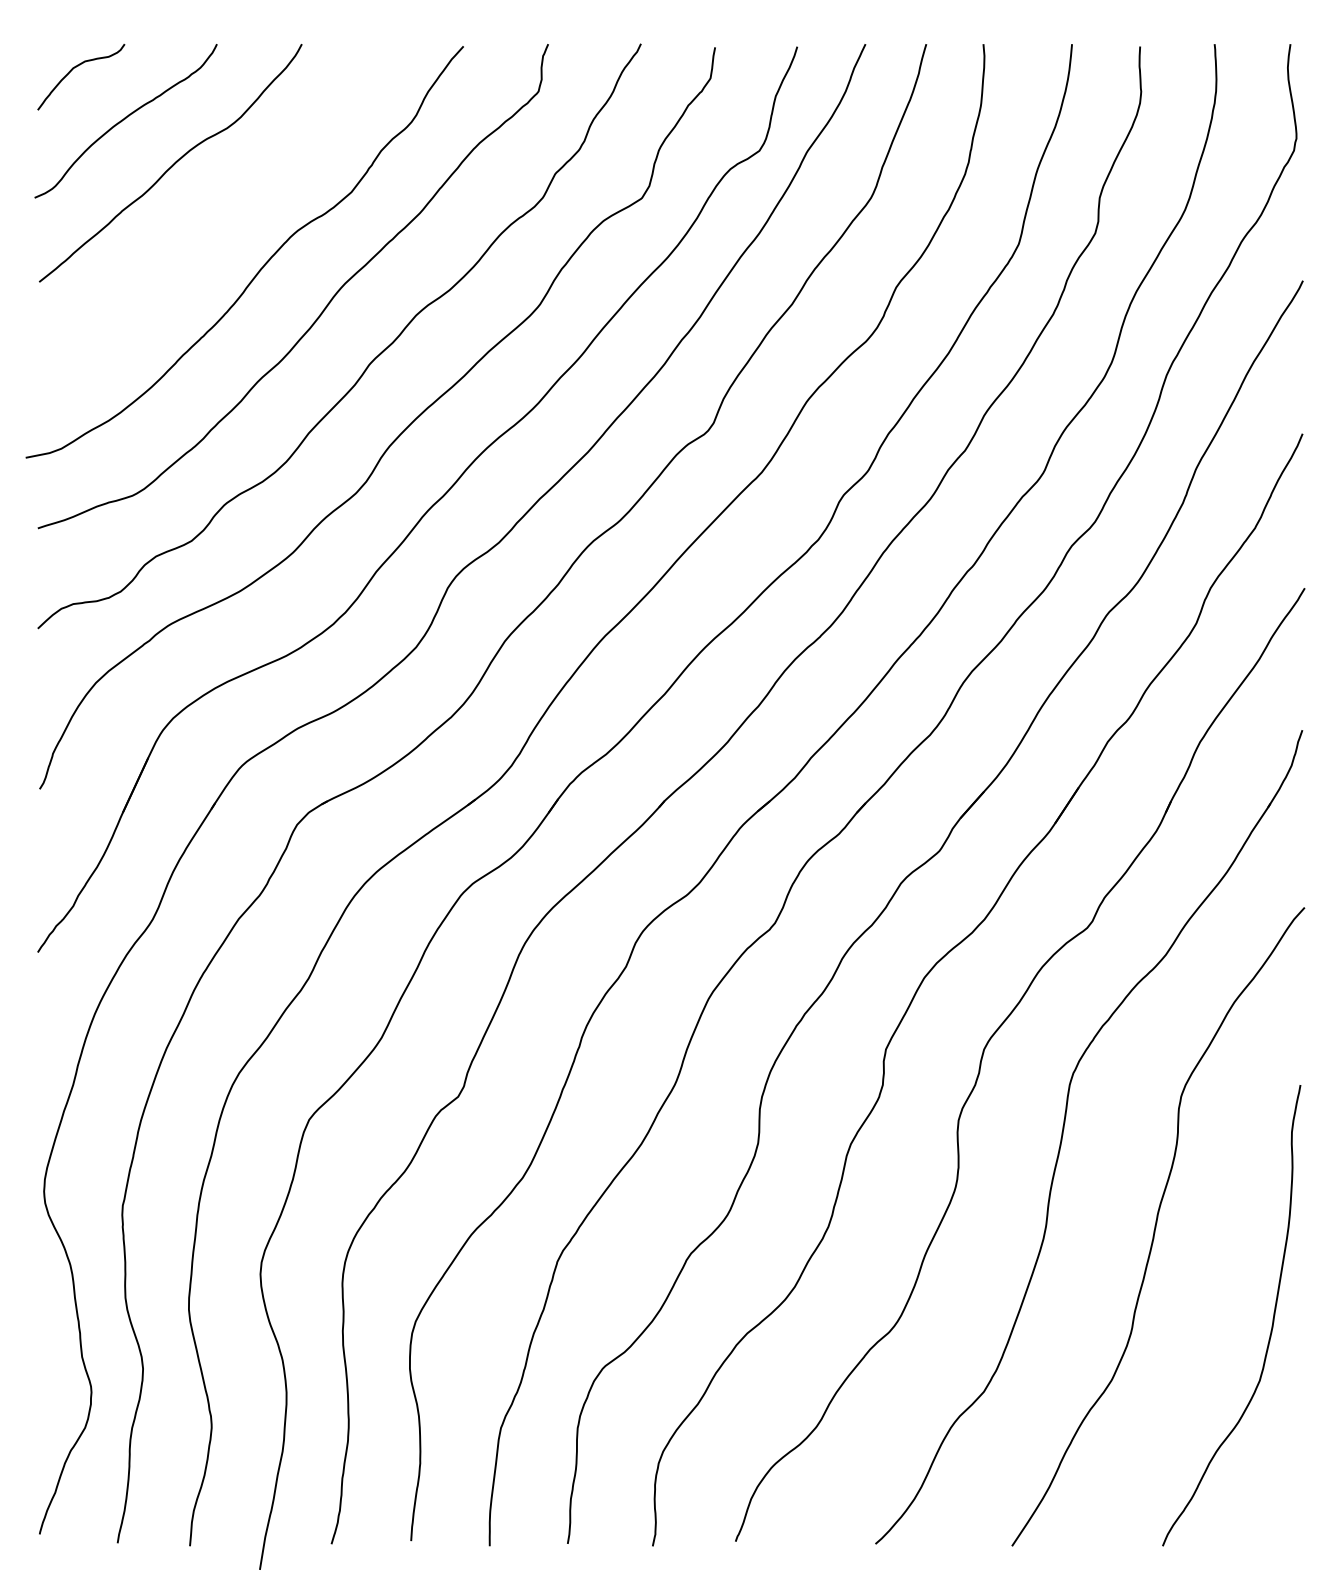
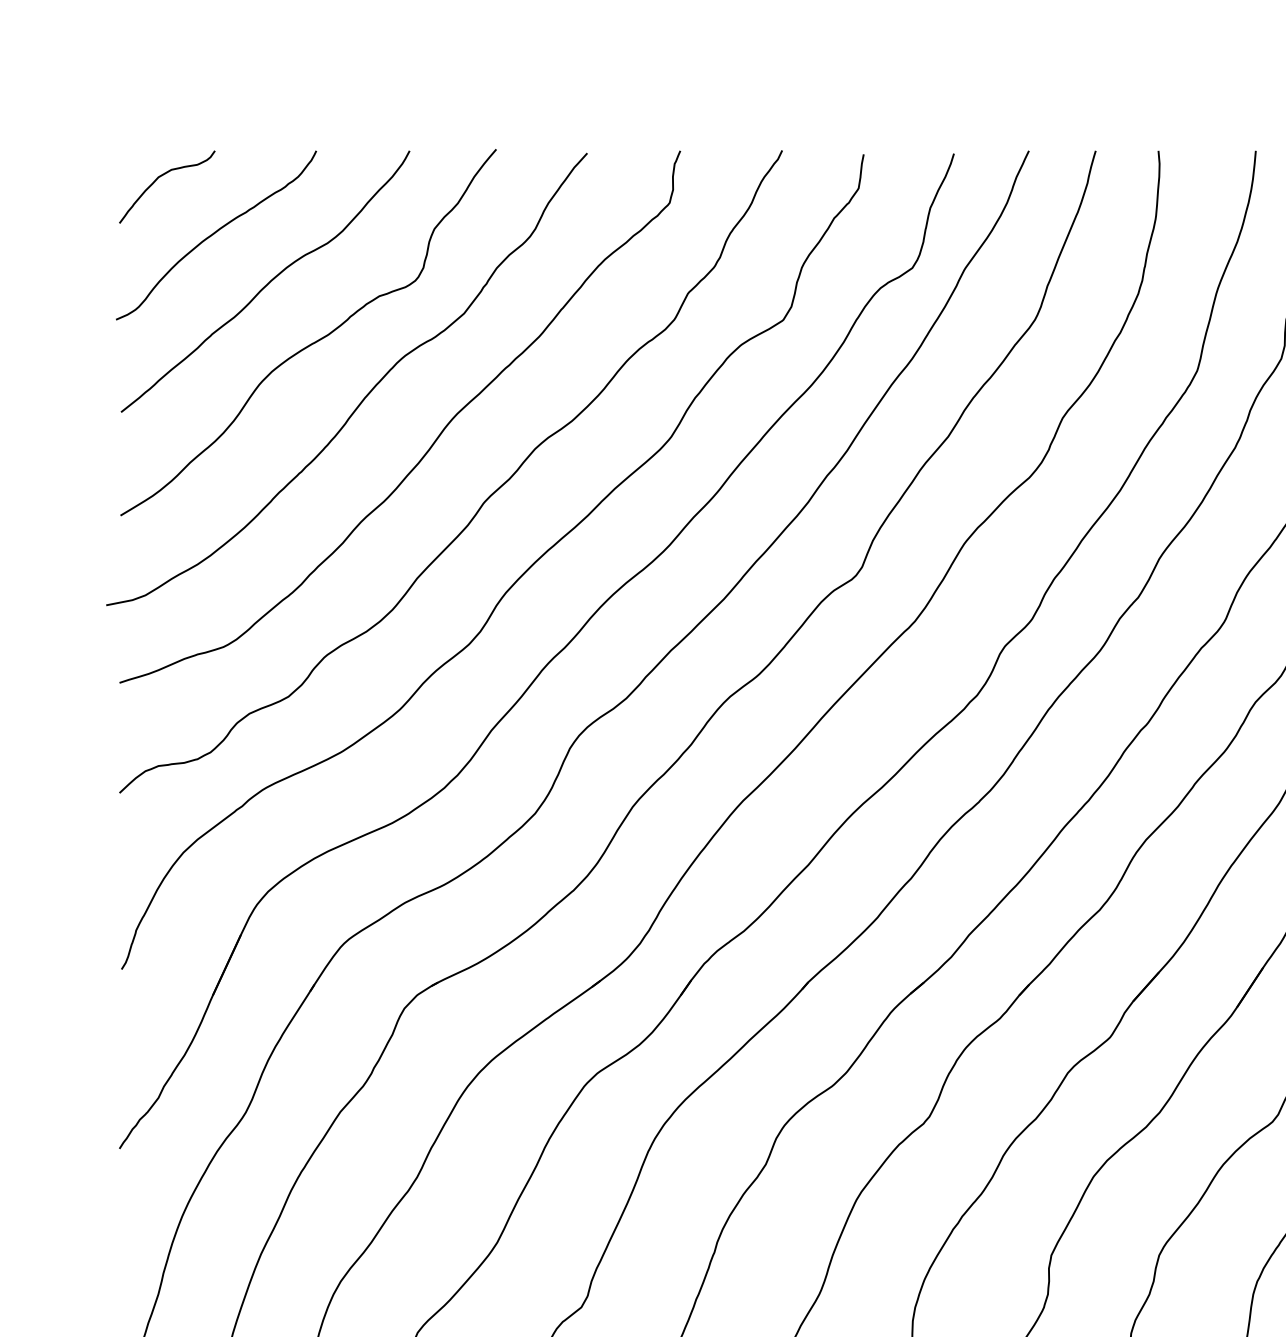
curve: (213, 218) -> (312, 342), added

